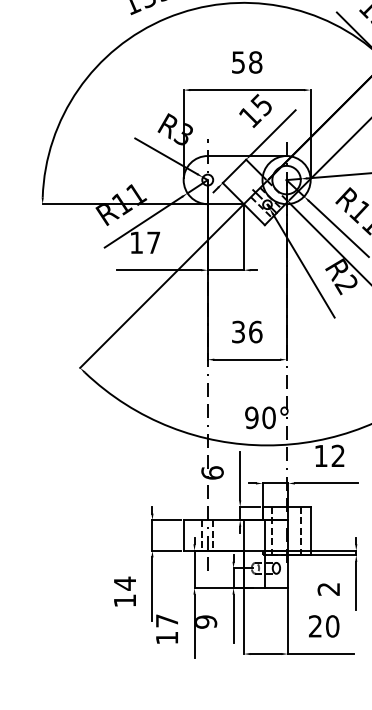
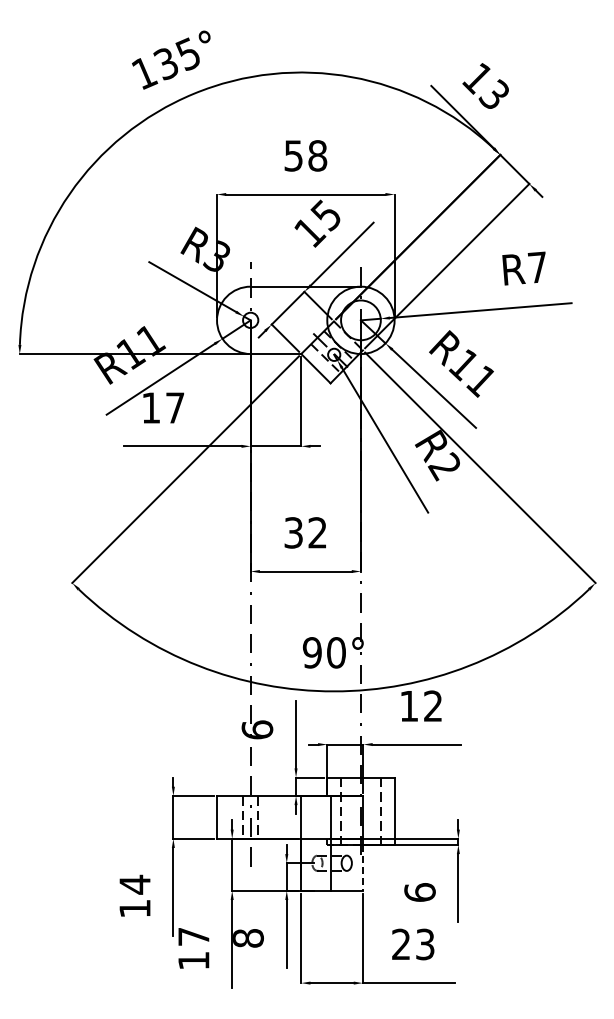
text: (255, 331) -> (317, 532), 36 -> 32
line: (287, 571) -> (362, 867), solid -> dashed
text: (328, 589) -> (419, 892), 2 -> 6
text: (206, 622) -> (248, 938), 9 -> 8
text: (332, 626) -> (425, 944), 20 -> 23

